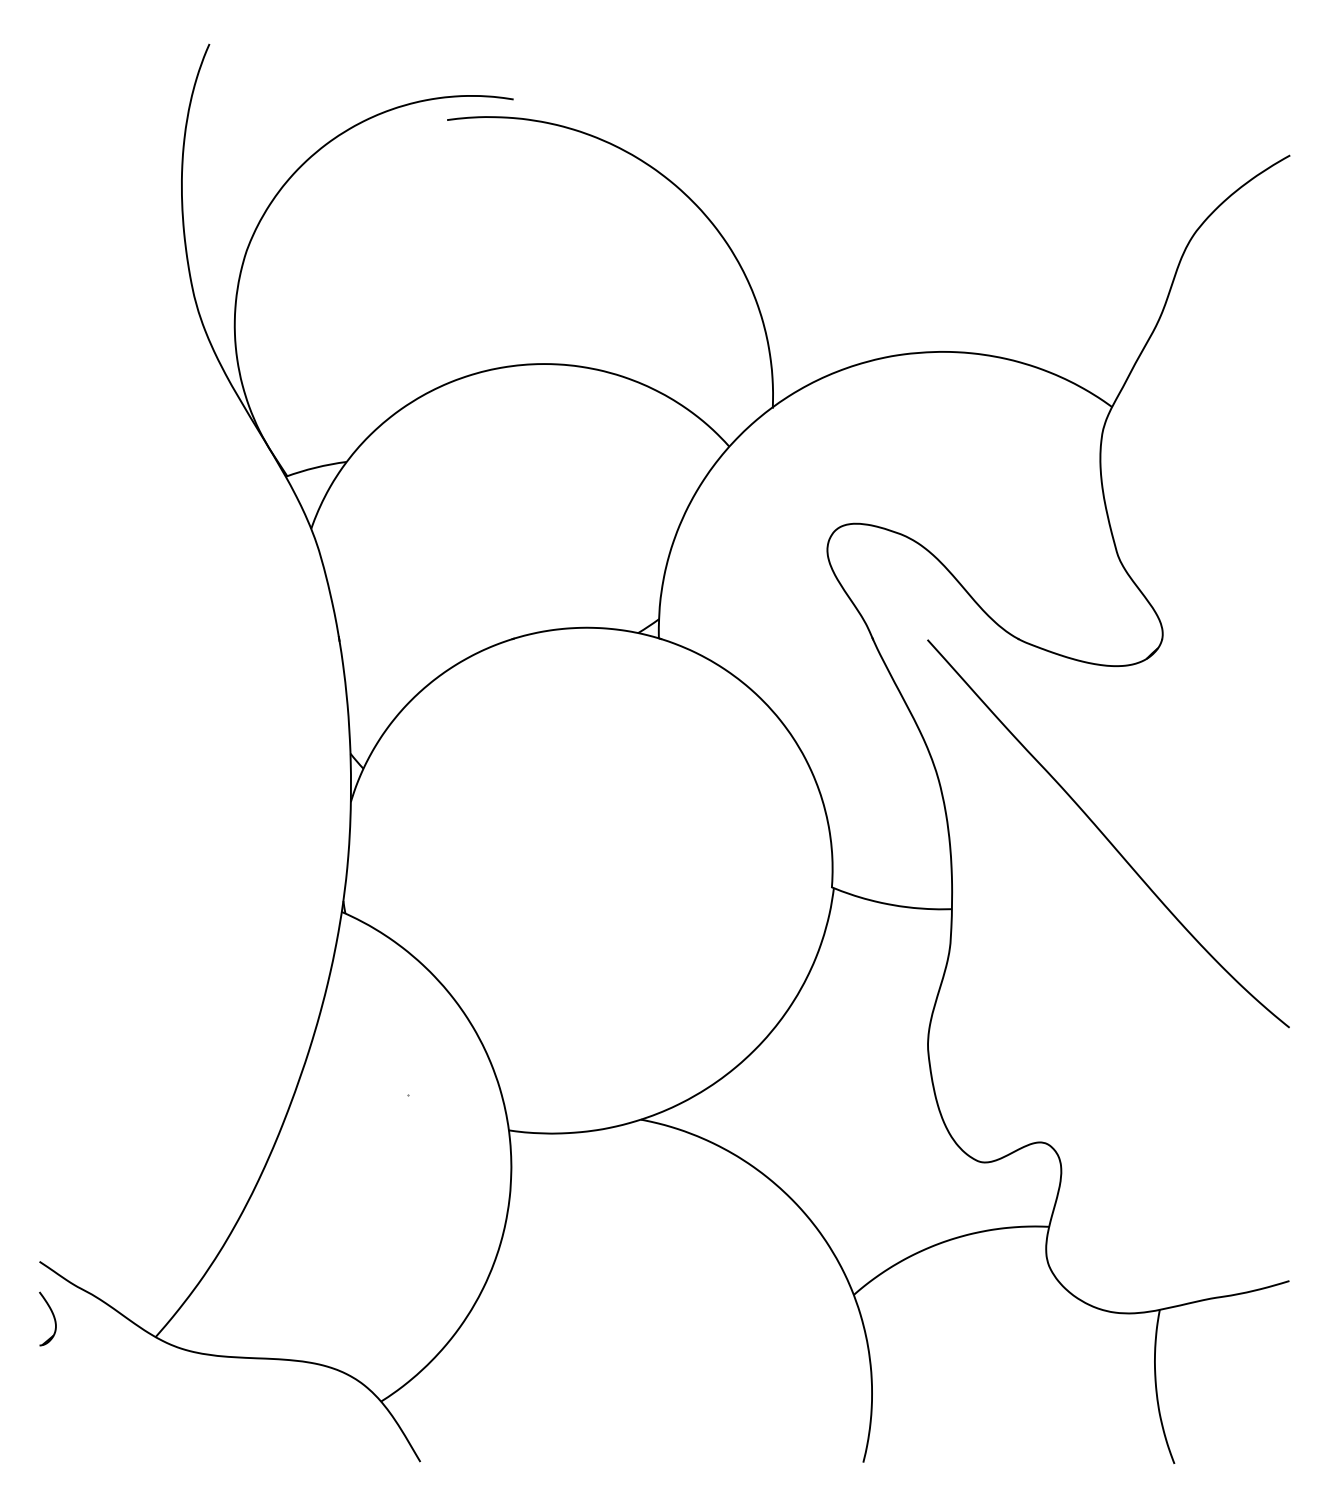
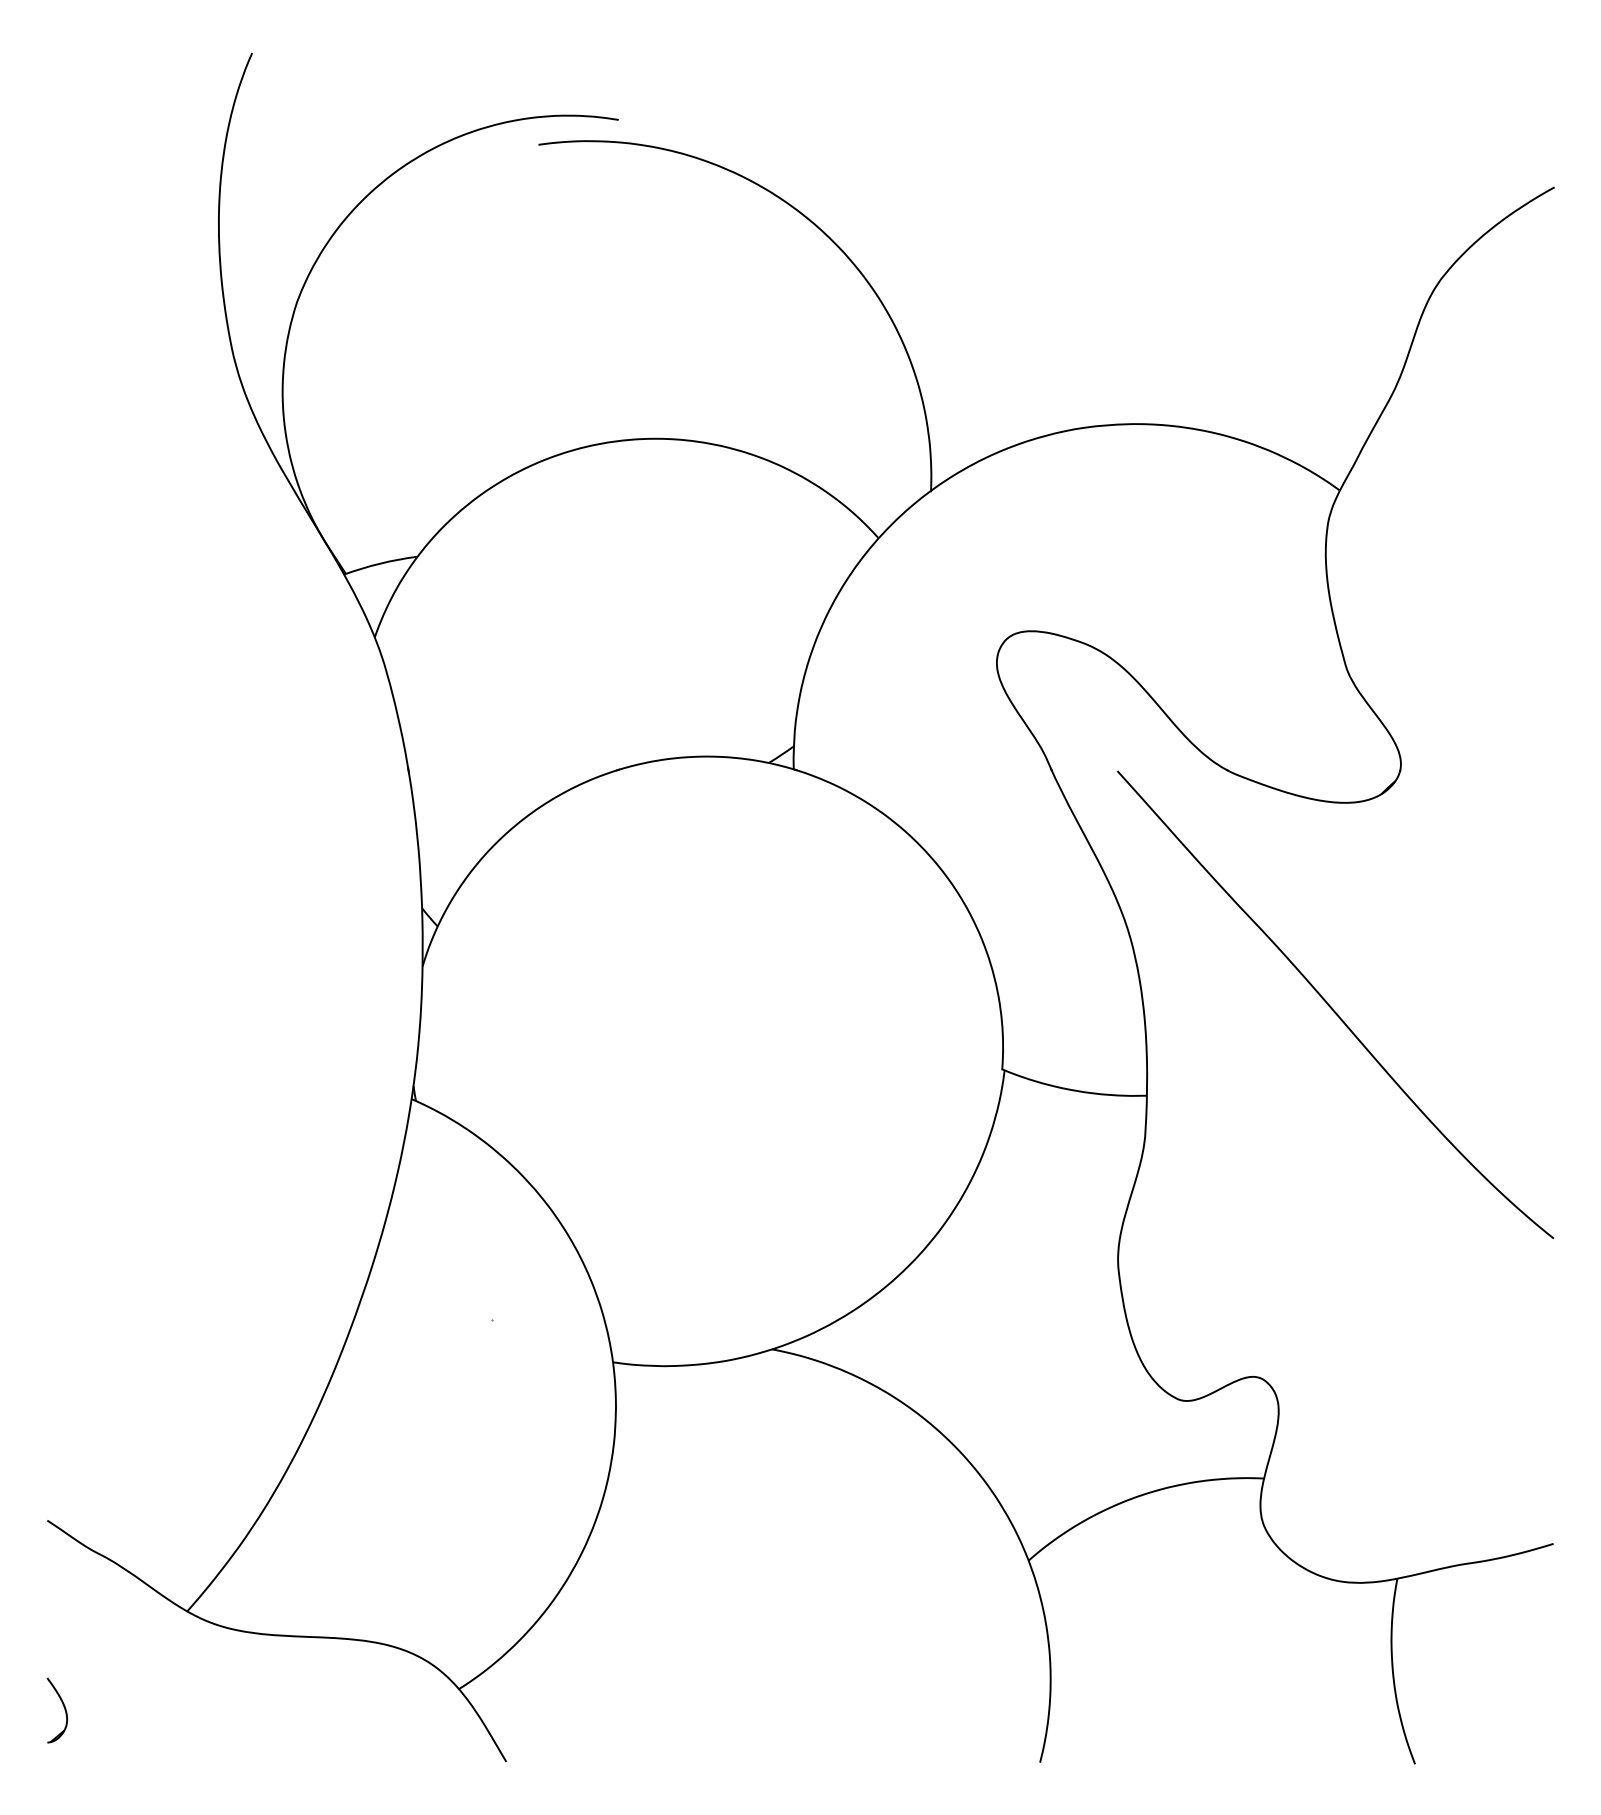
part: (52, 1316) -> (63, 1707), moved

